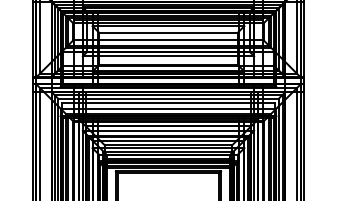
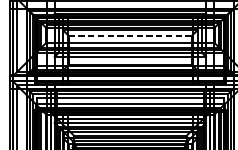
line: (168, 32) -> (130, 35), solid -> dashed

